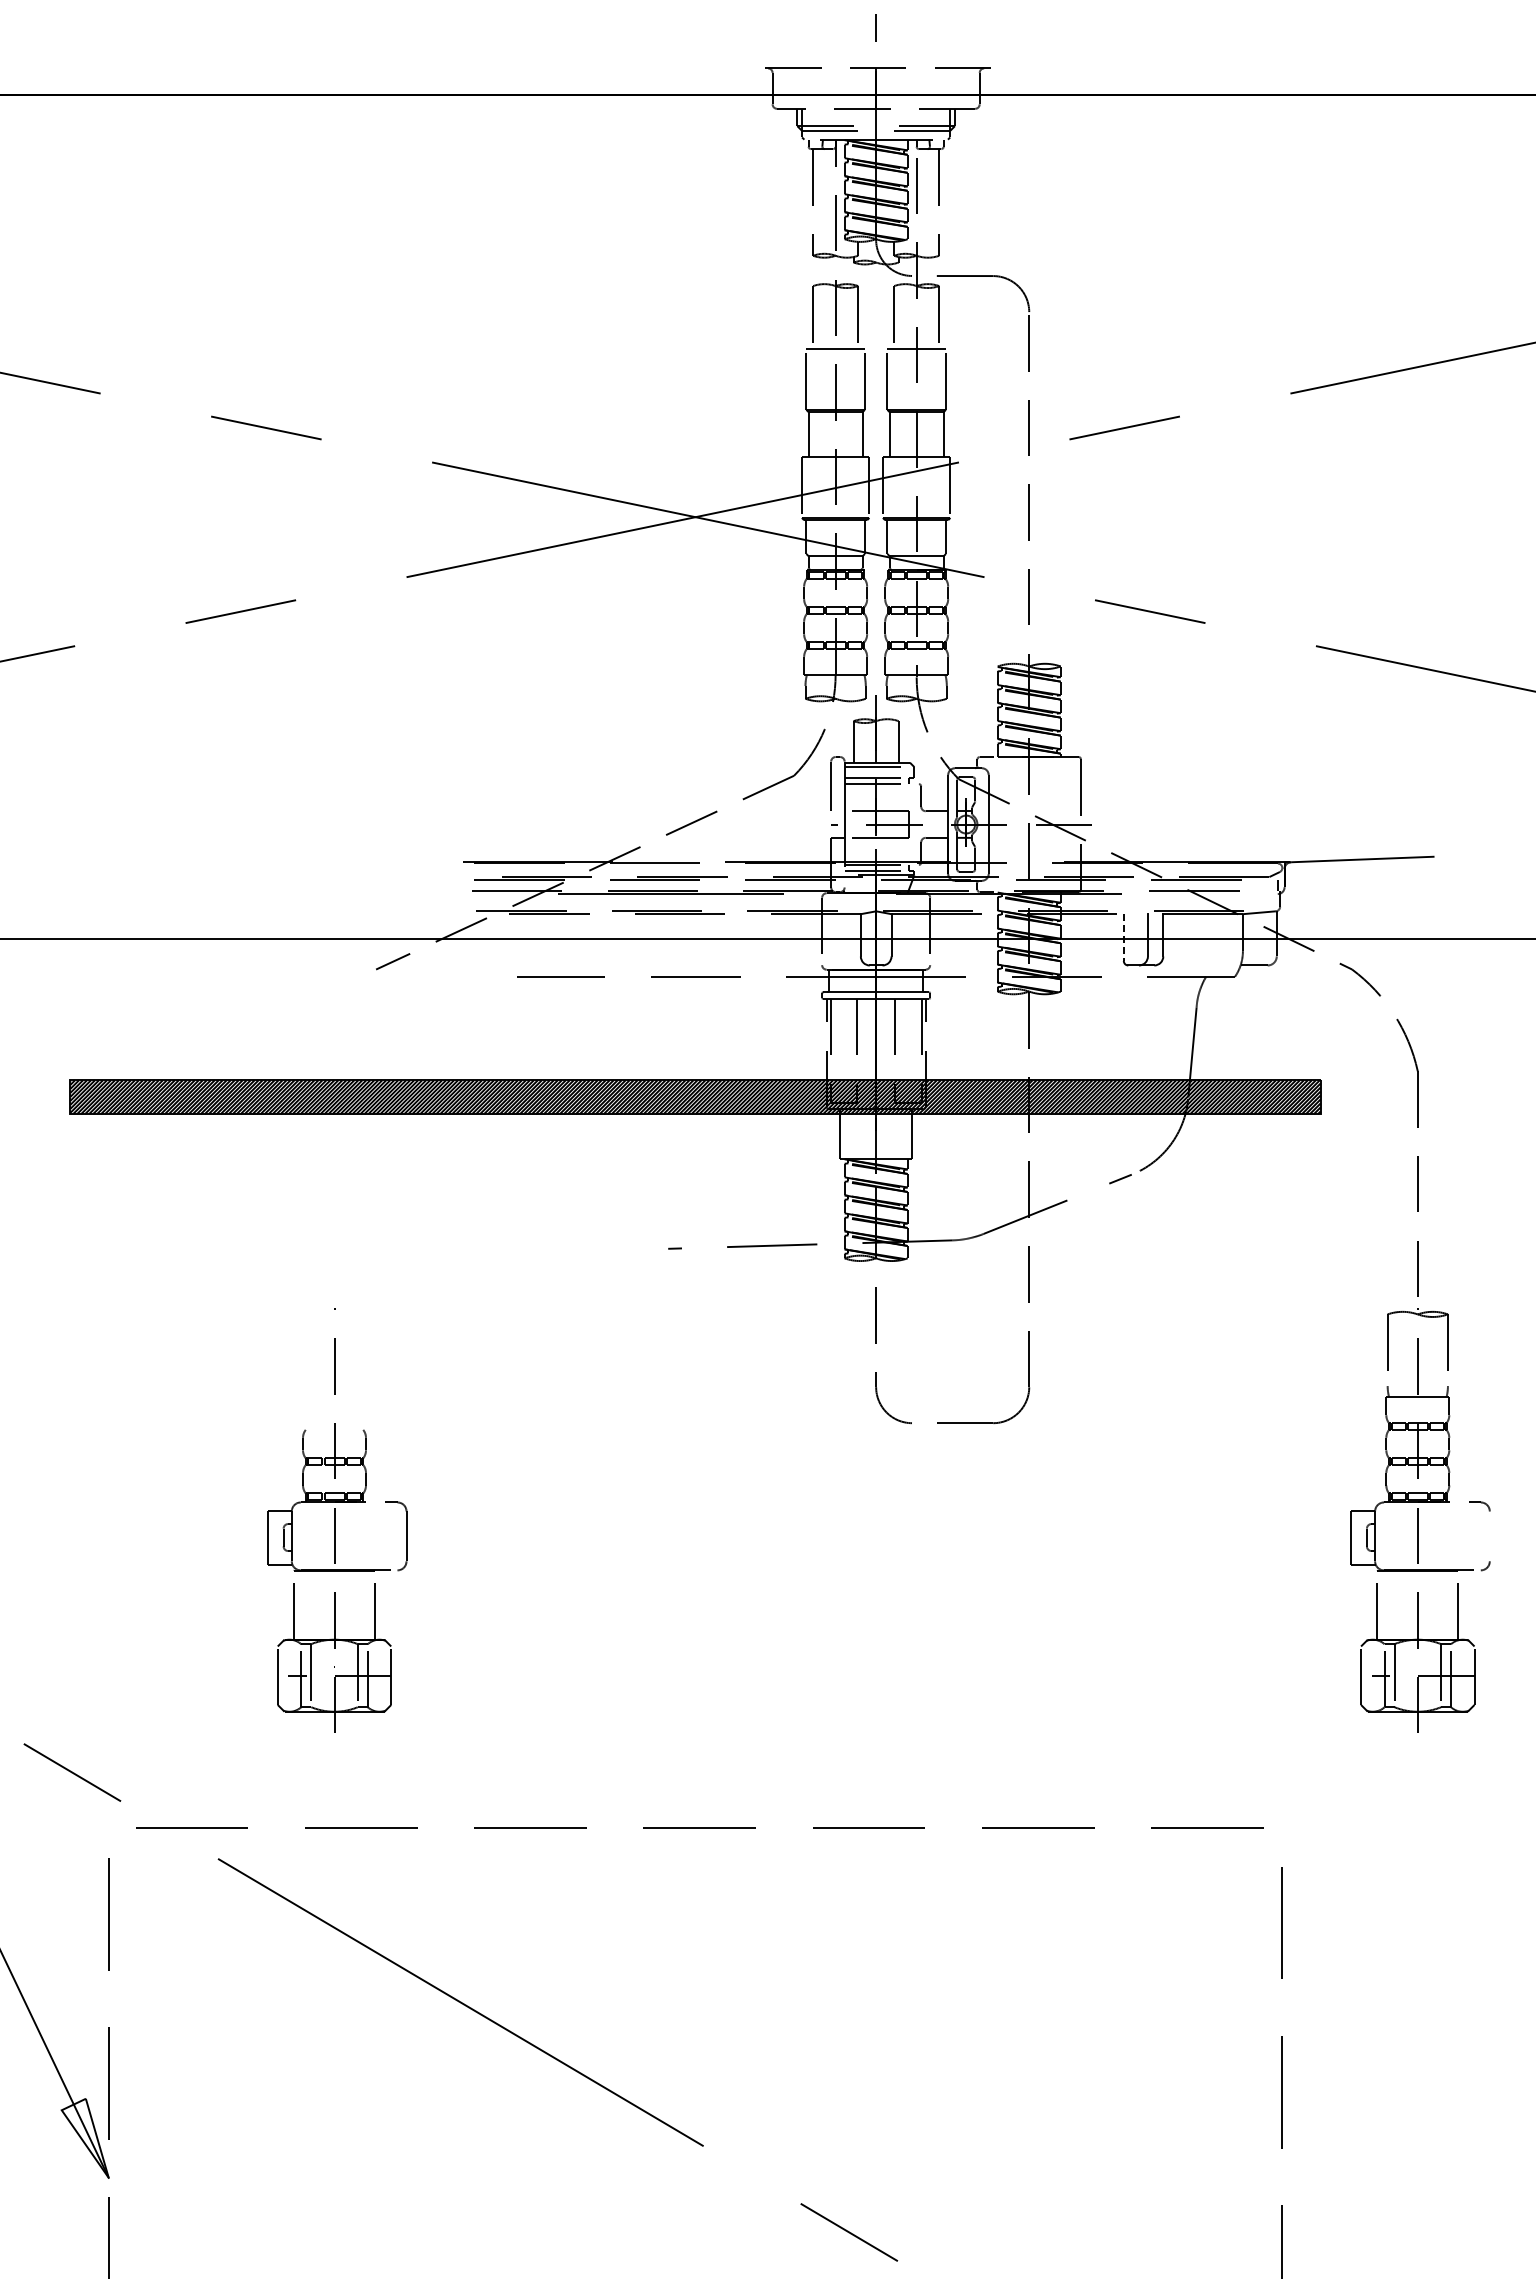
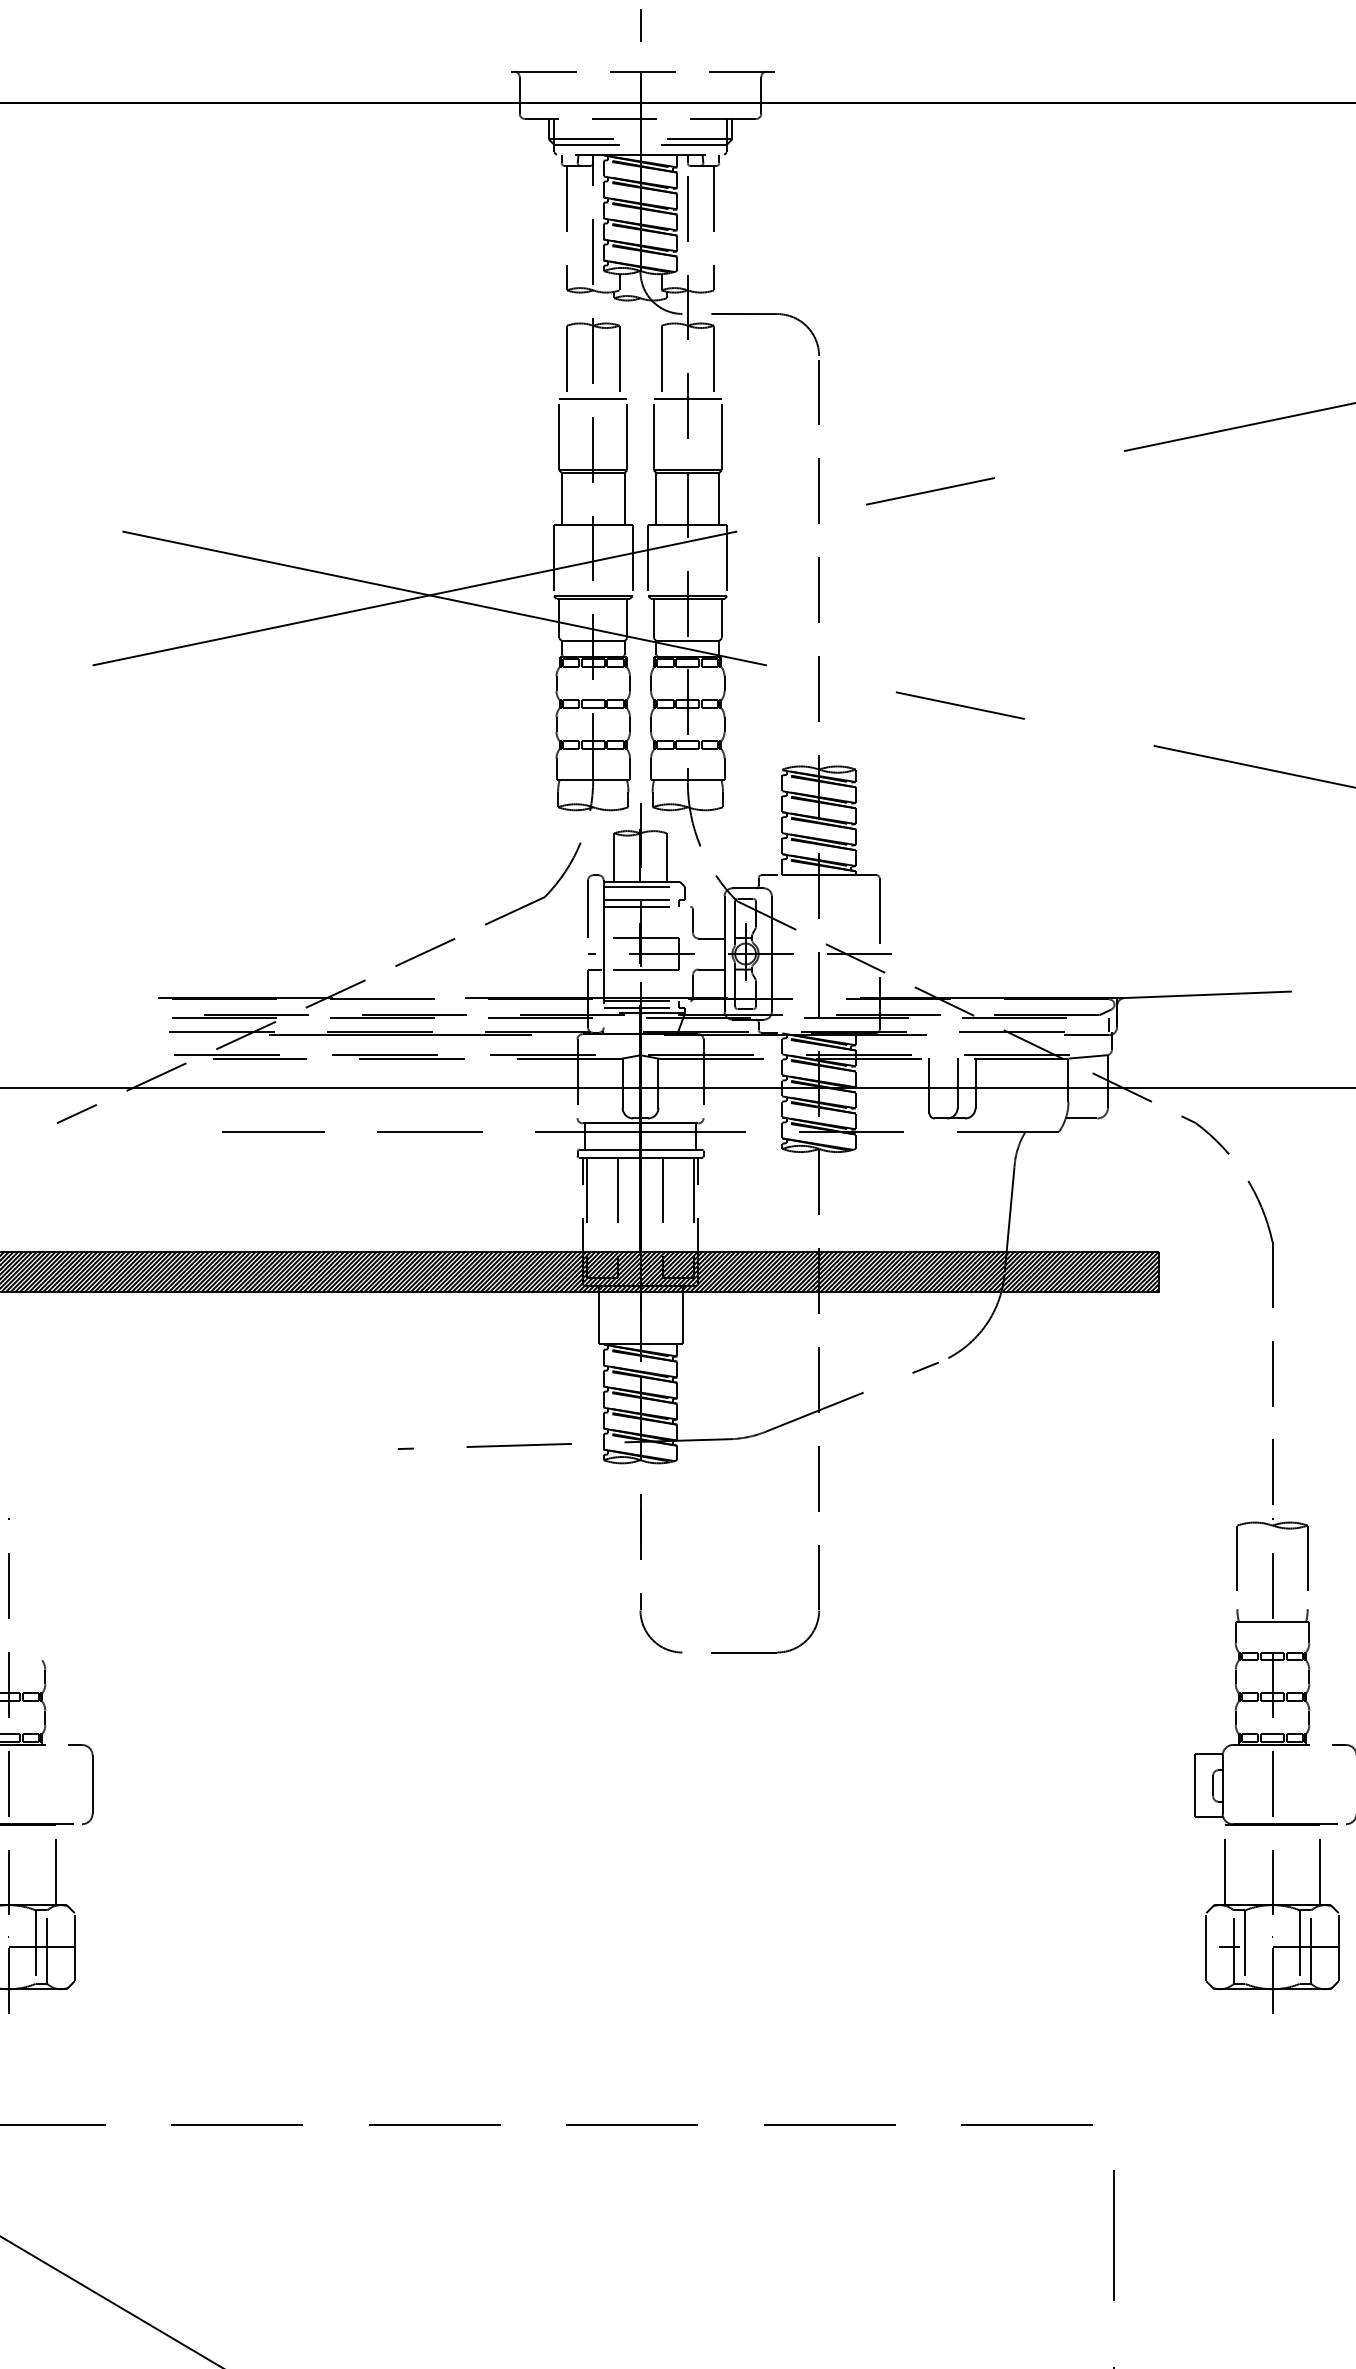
line: (1258, 894) -> (1086, 1035), added
line: (1123, 938) -> (929, 1086), dashed -> solid

